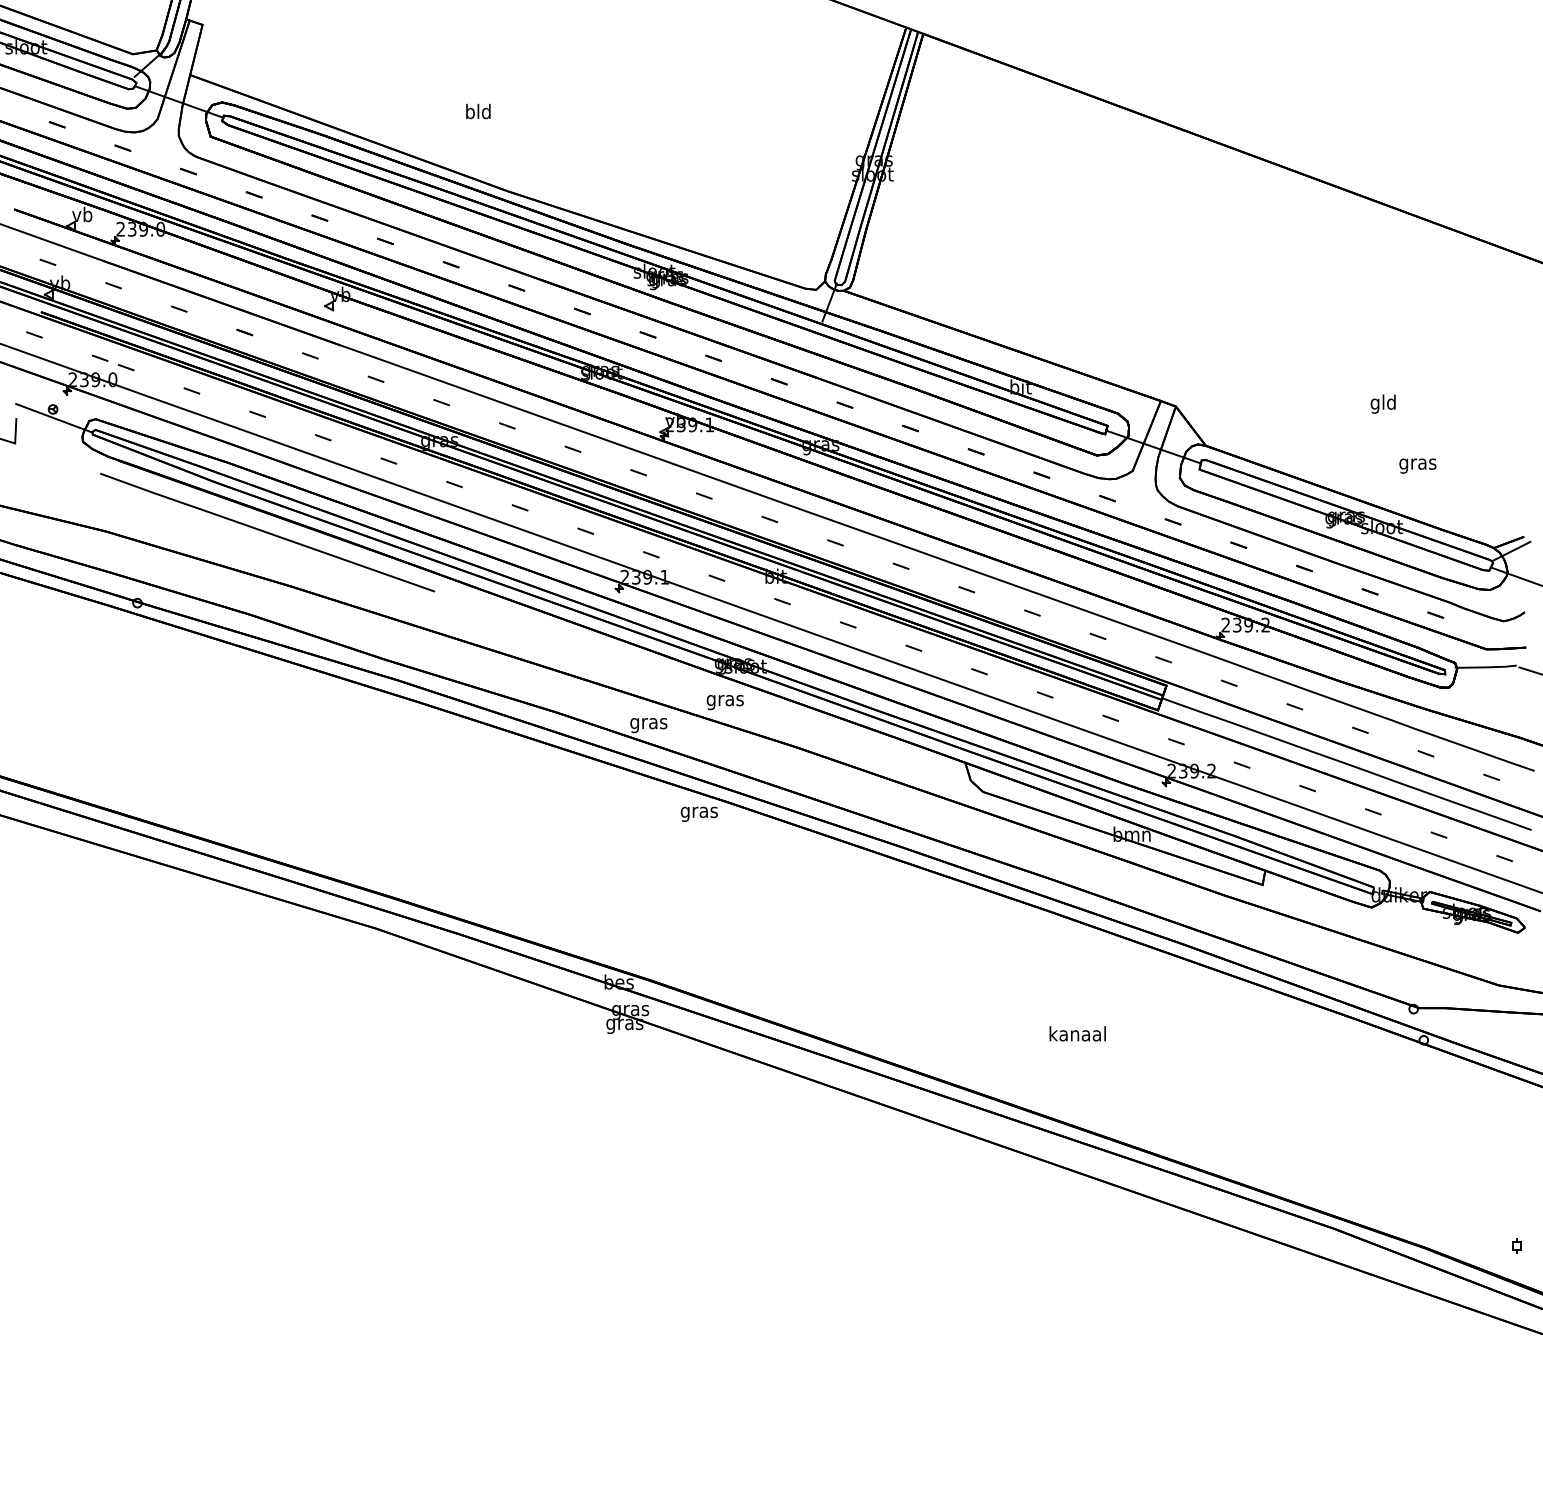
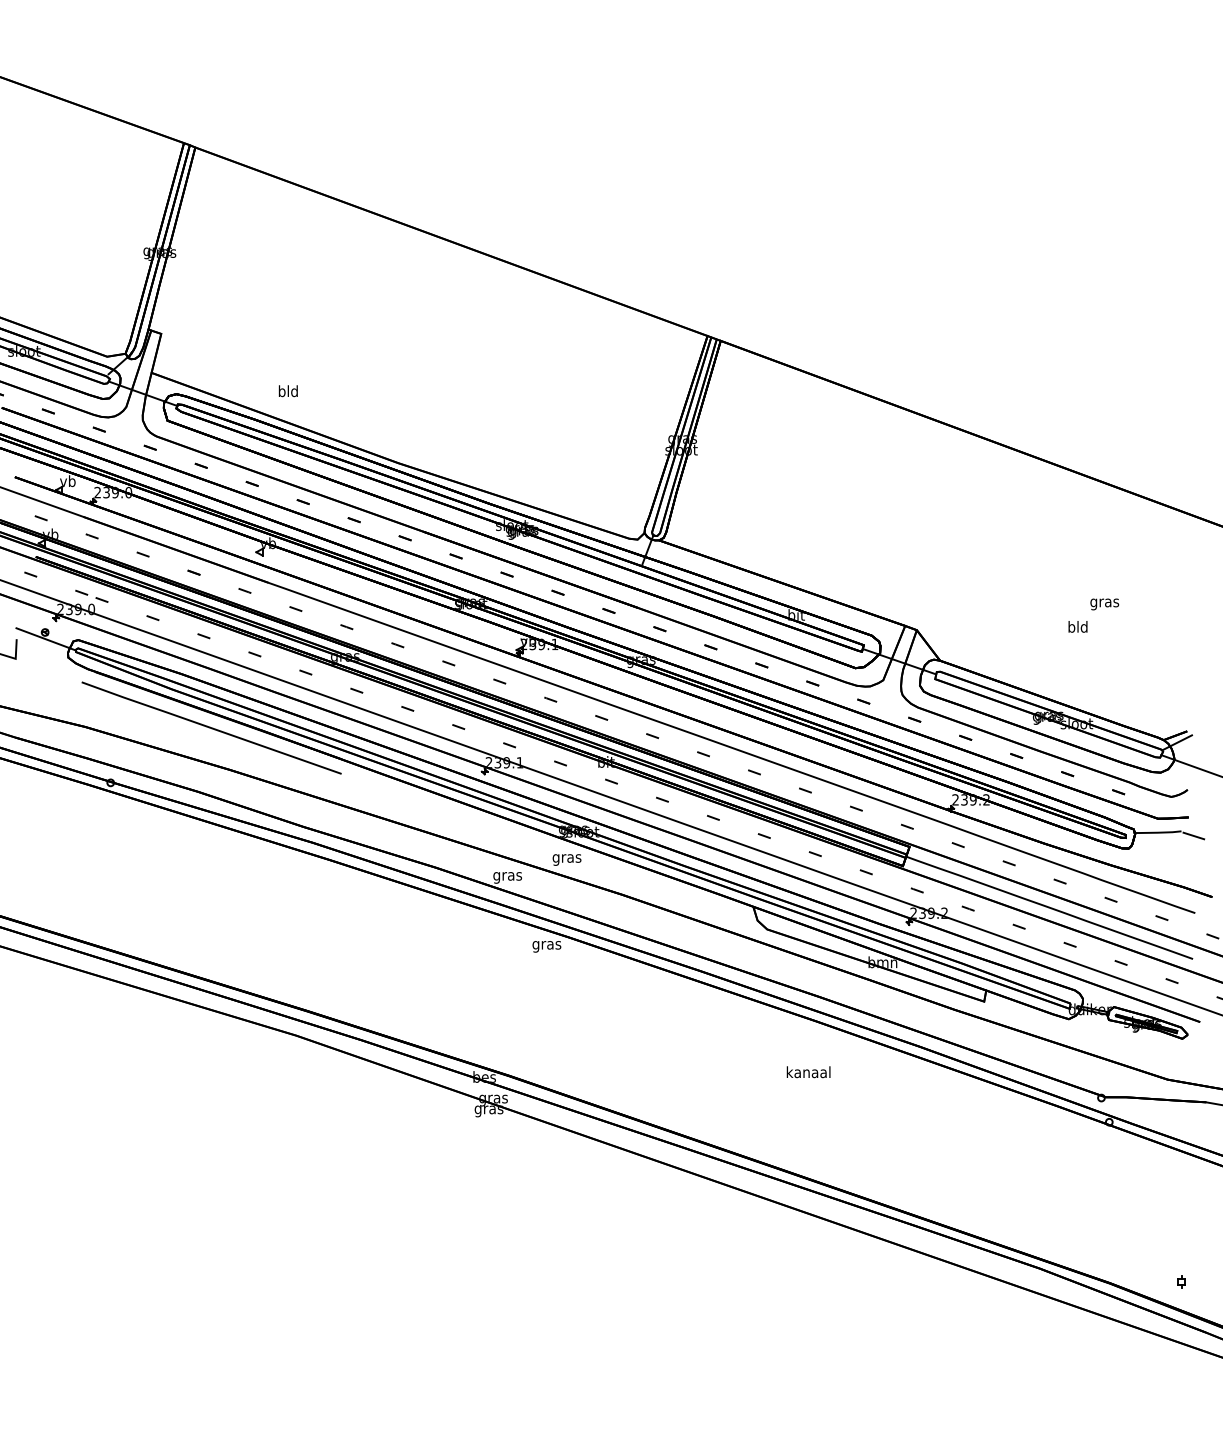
text: (477, 111) -> (287, 391), moved
text: (1375, 404) -> (1071, 628), gld -> bld
text: (1417, 466) -> (1104, 604), moved
text: (1077, 1034) -> (808, 1072), moved

